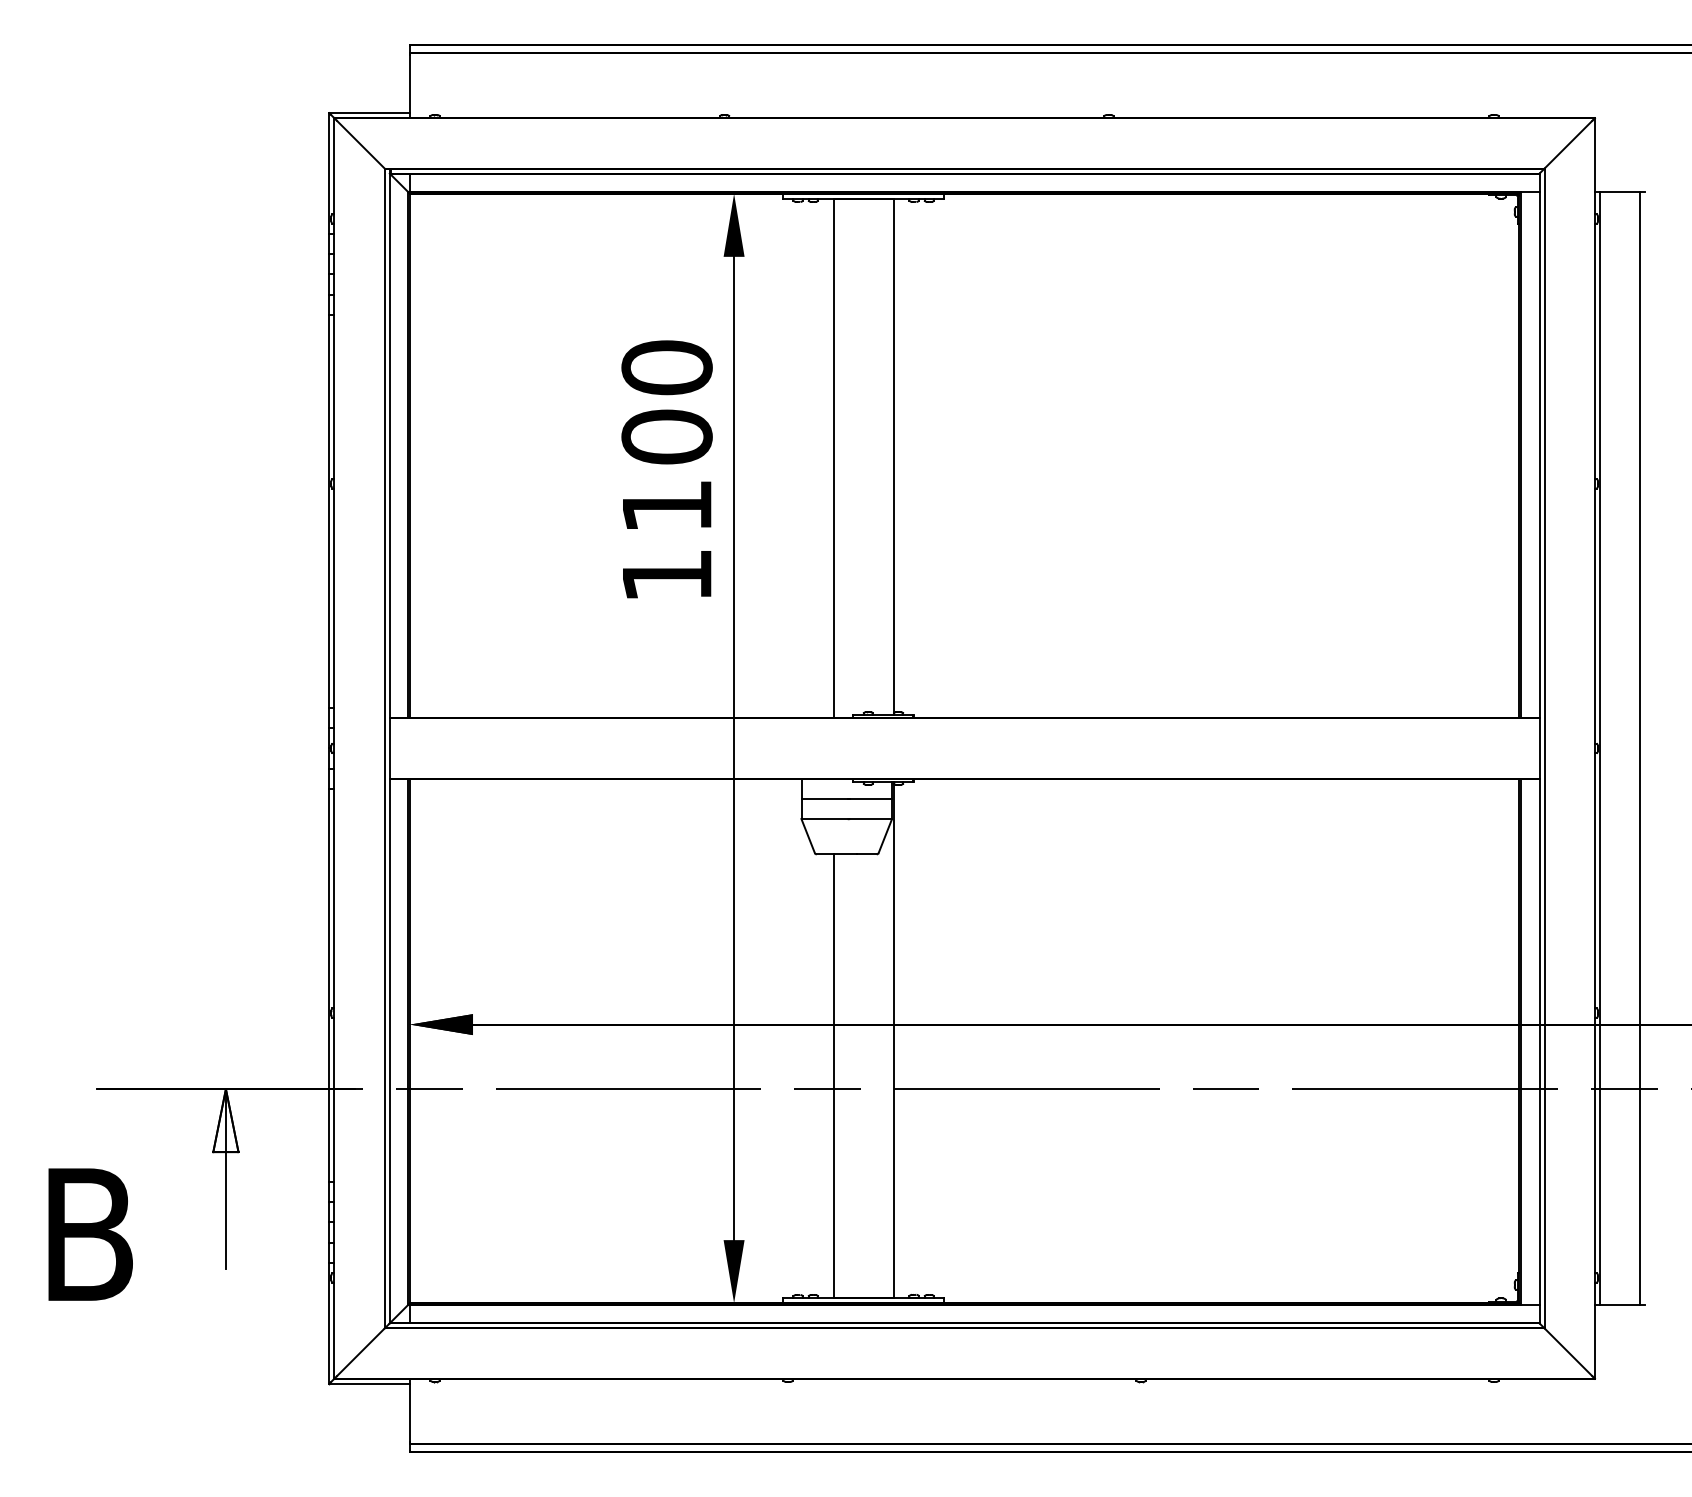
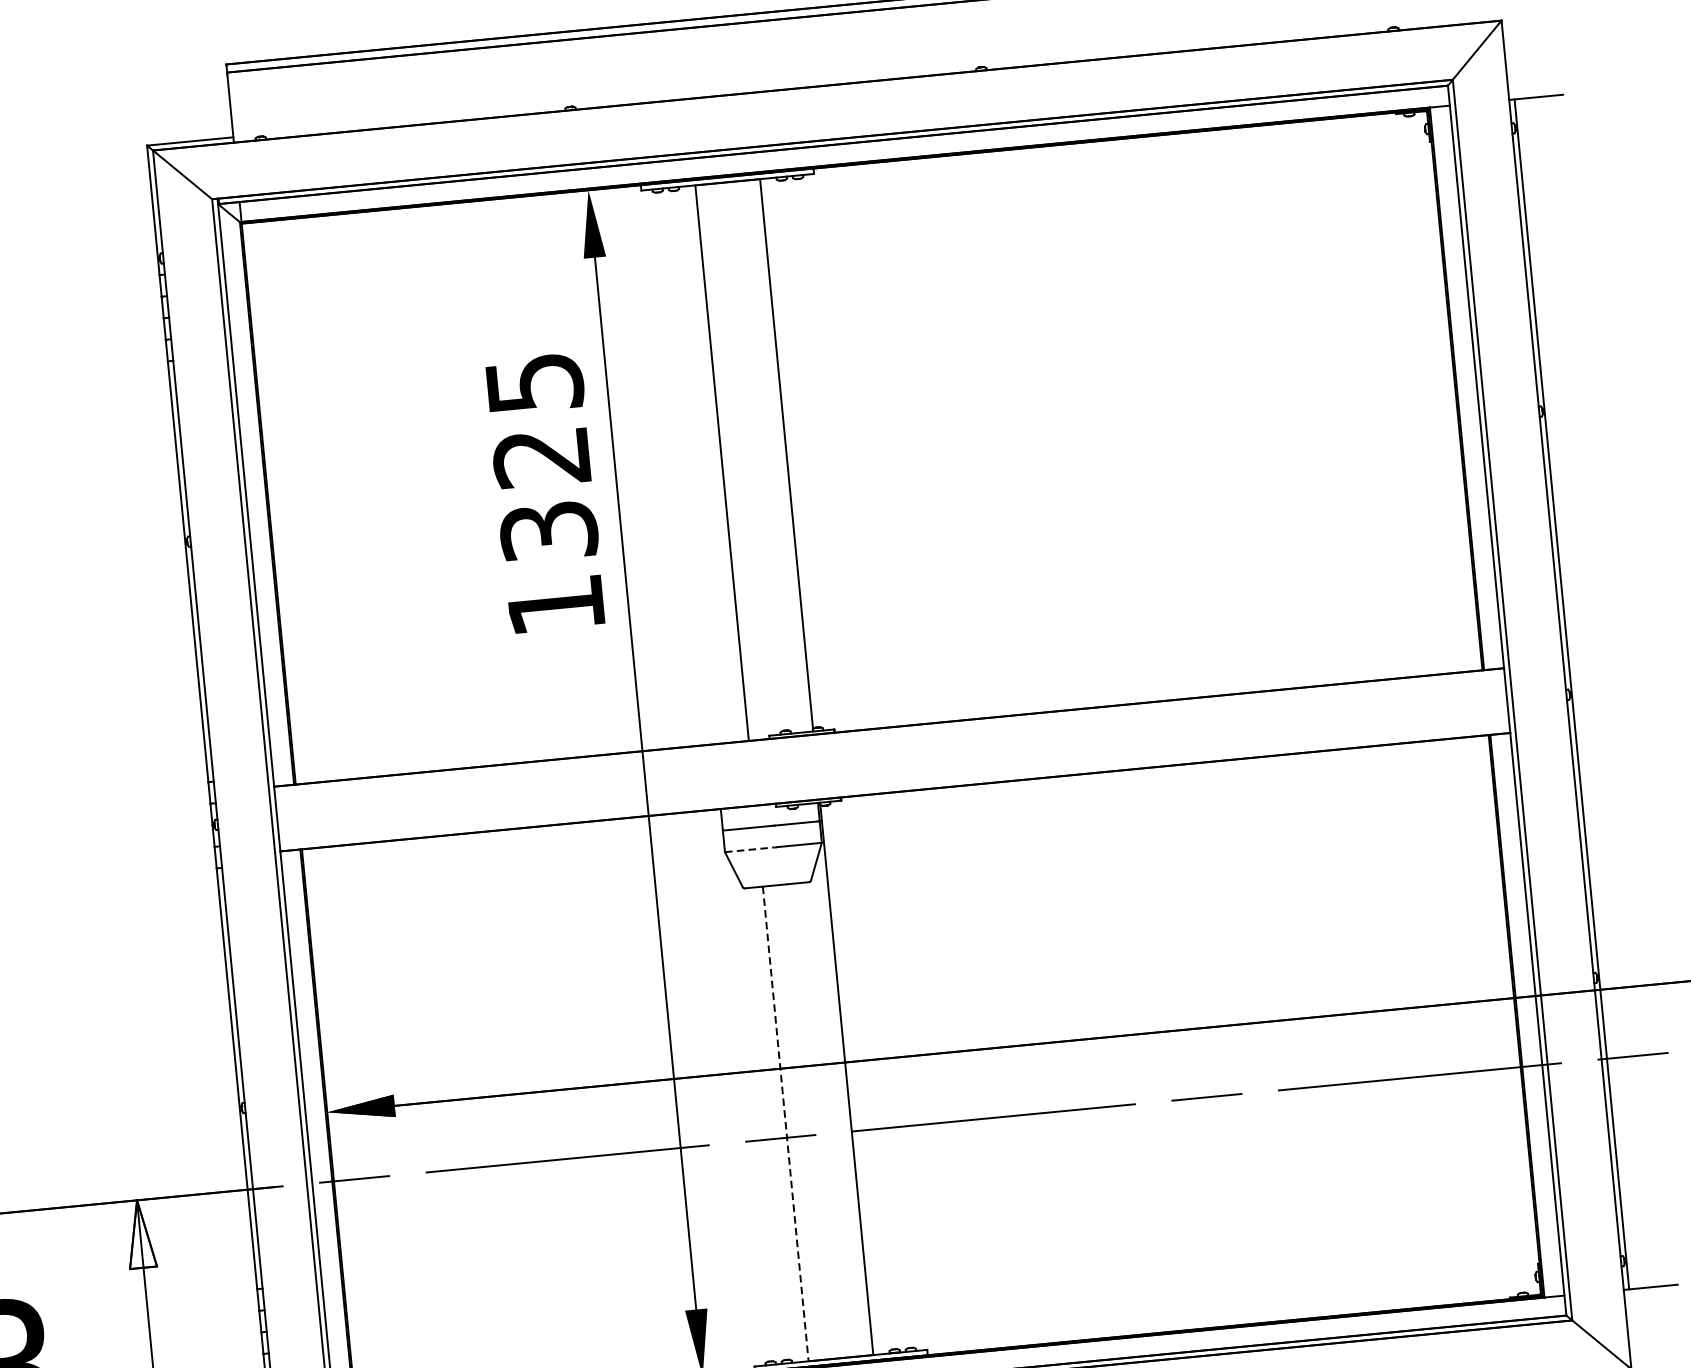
text: (666, 436) -> (541, 456), 1100 -> 1325
line: (1640, 748) -> (1615, 690), removed
line: (825, 819) -> (750, 850), solid -> dashed
line: (833, 1076) -> (785, 1124), solid -> dashed

